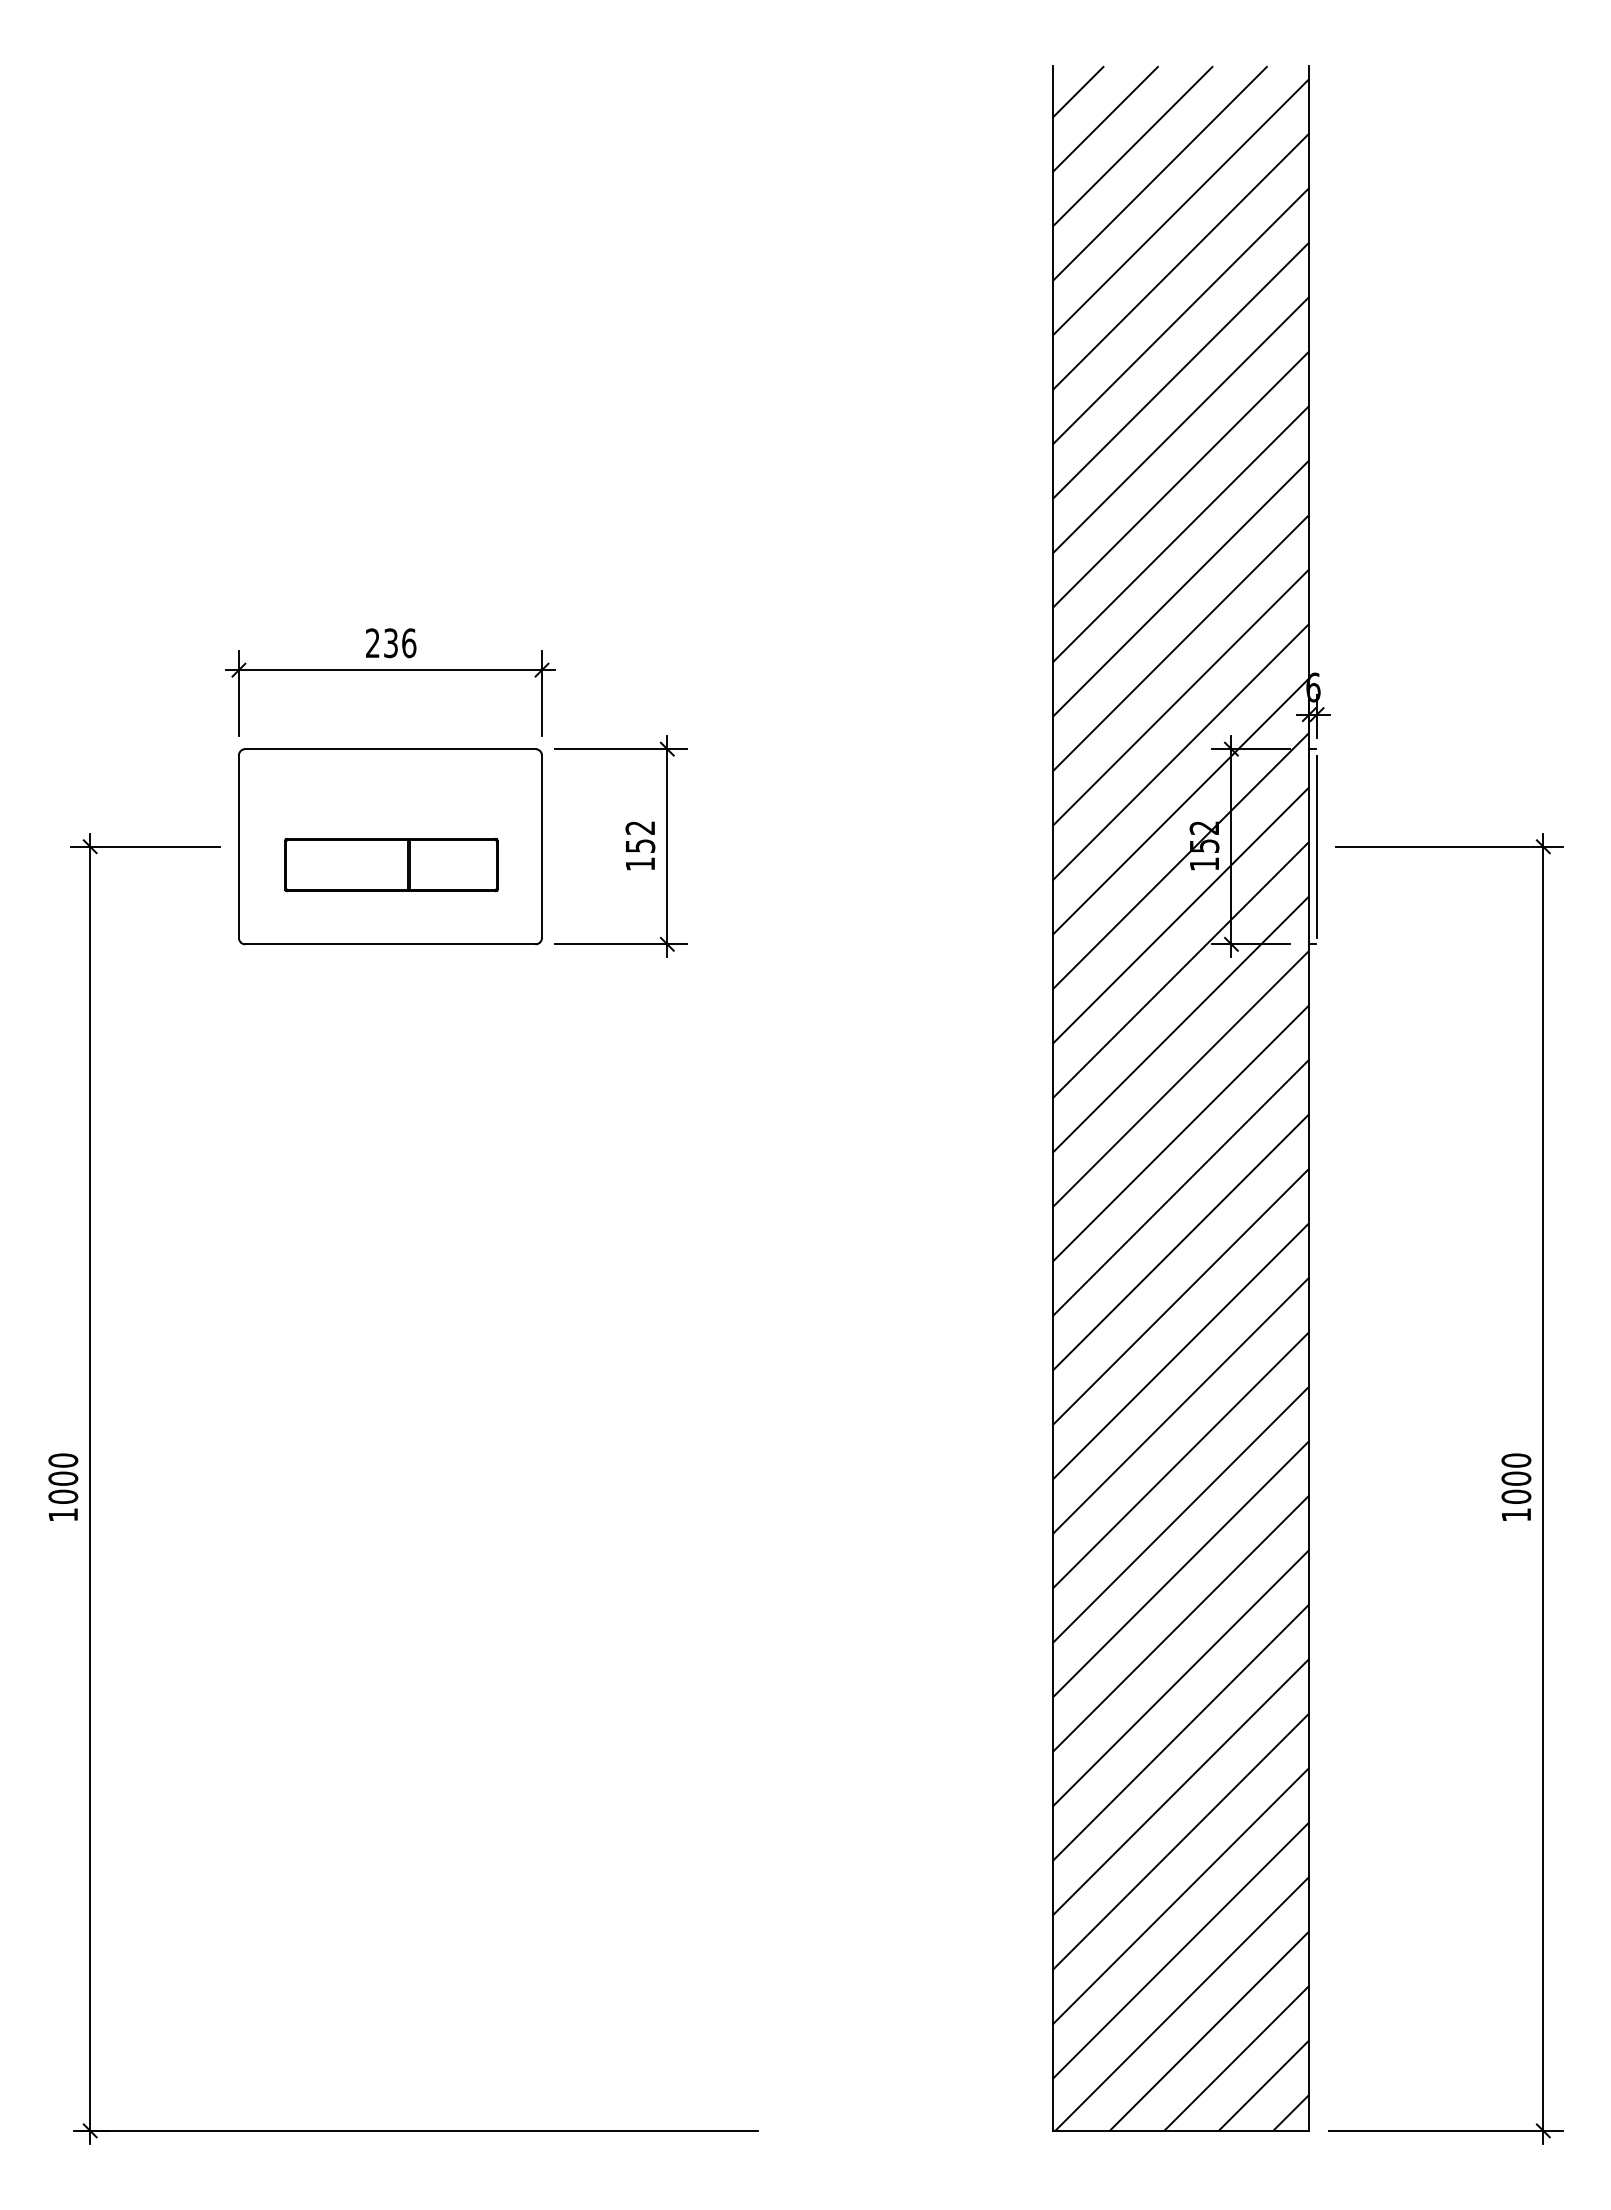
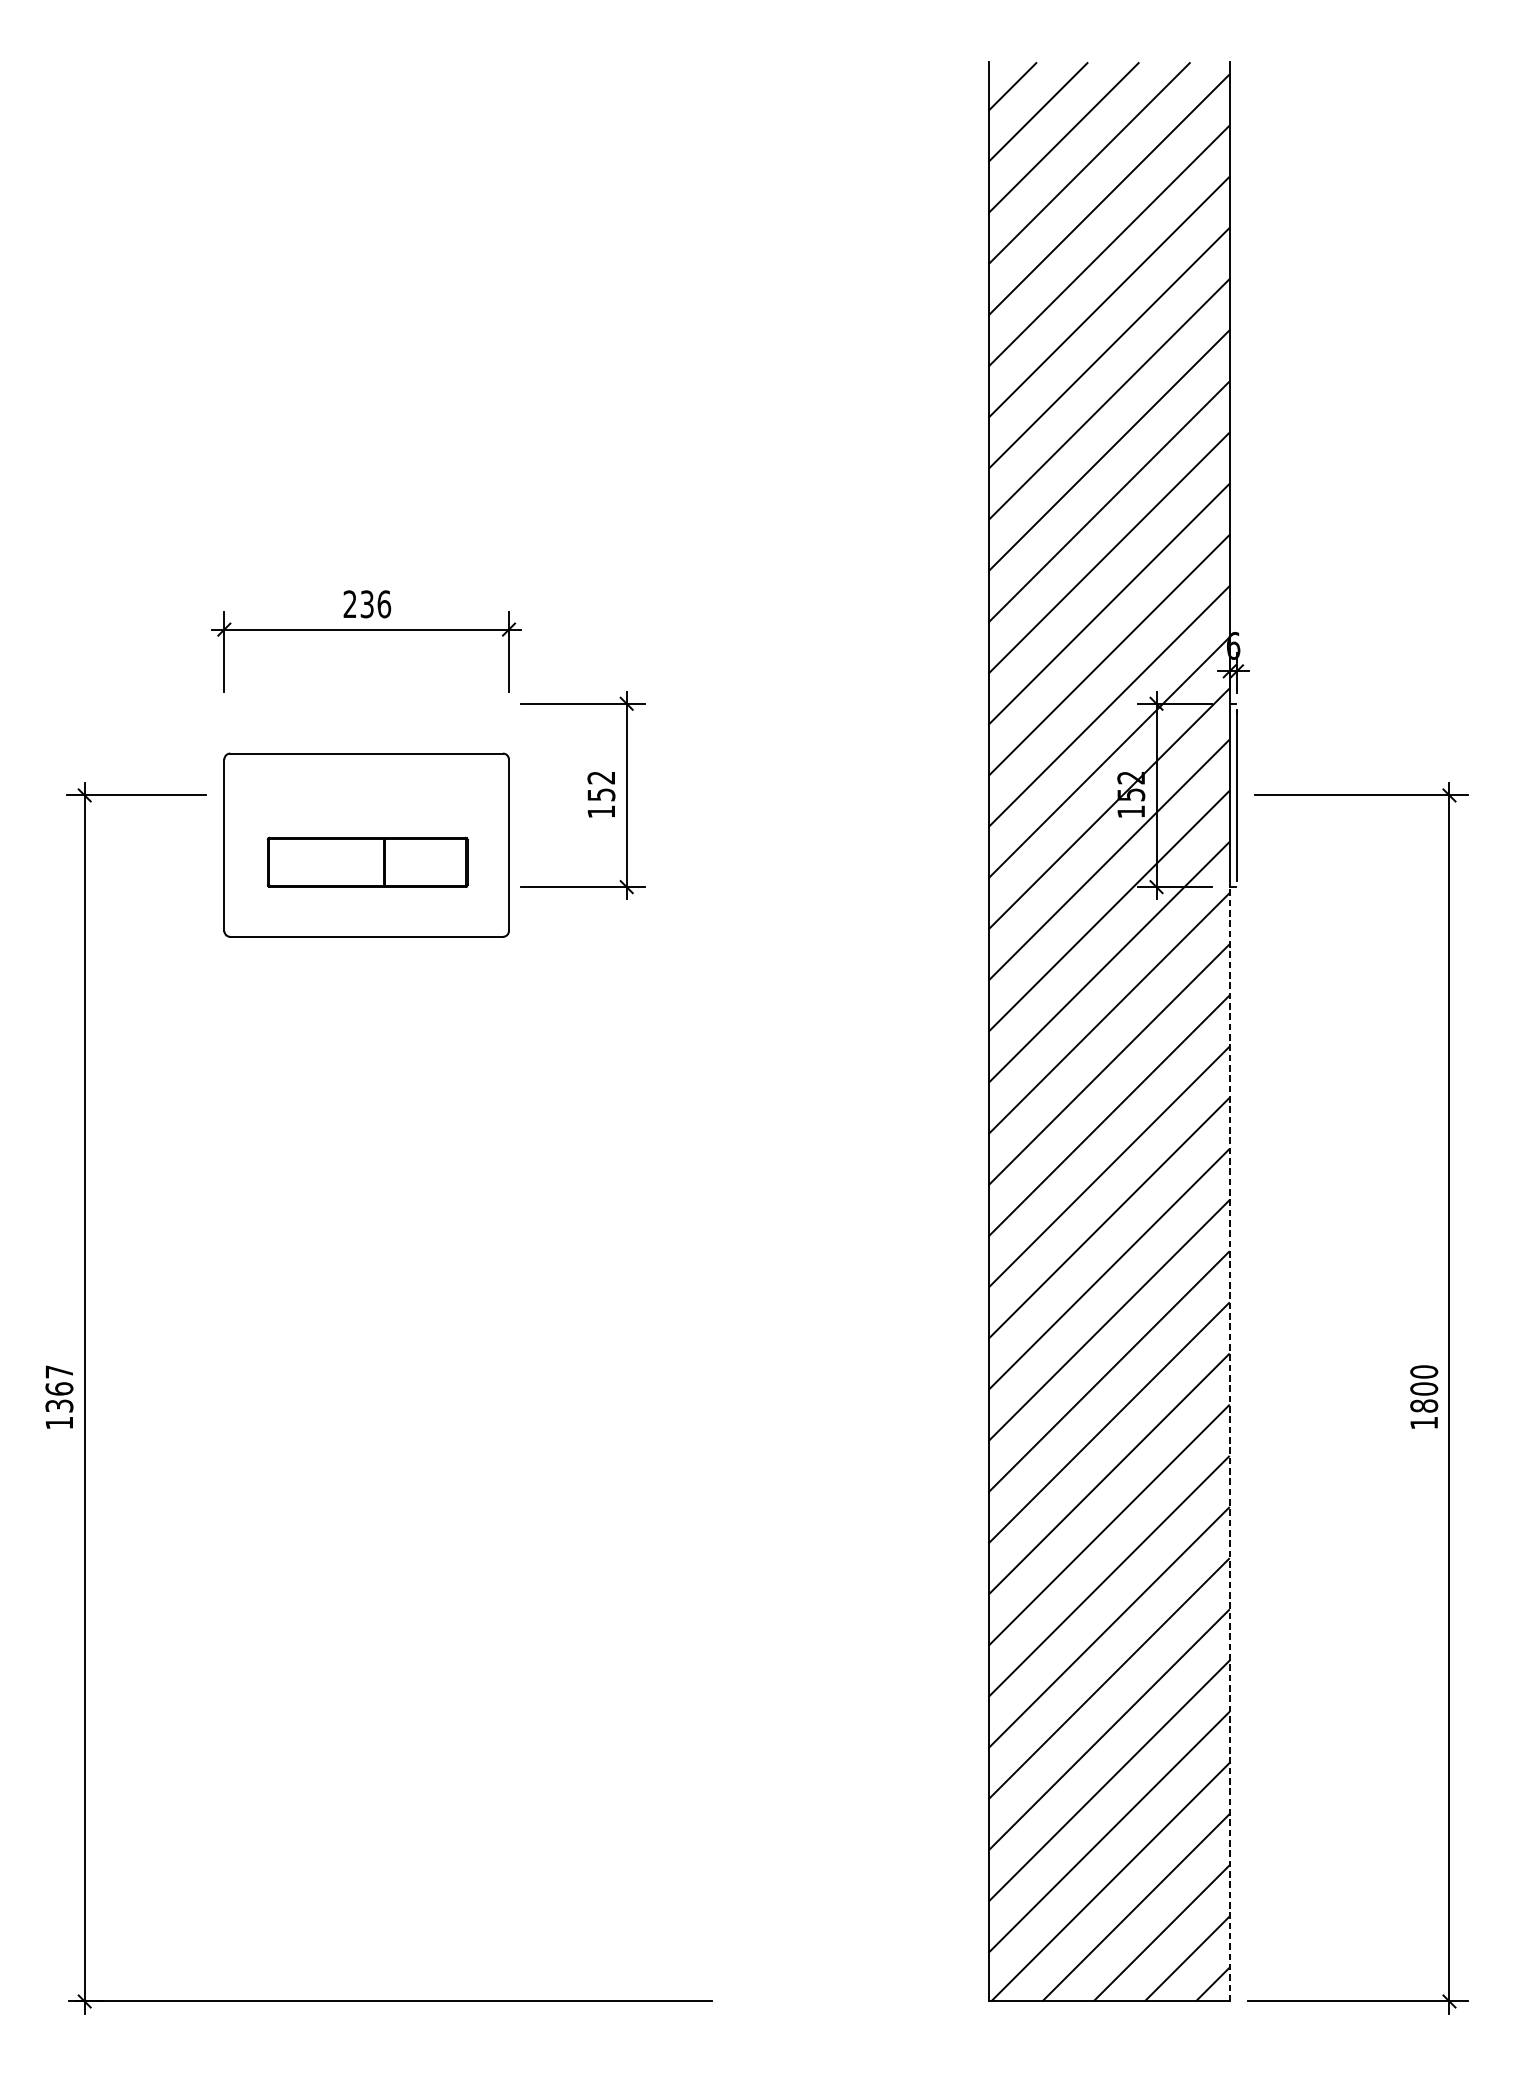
part: (390, 846) -> (366, 844), moved
text: (63, 1478) -> (59, 1388), 1000 -> 1367
text: (1516, 1496) -> (1424, 1405), 1000 -> 1800
line: (1309, 1537) -> (1229, 1444), solid -> dashed

